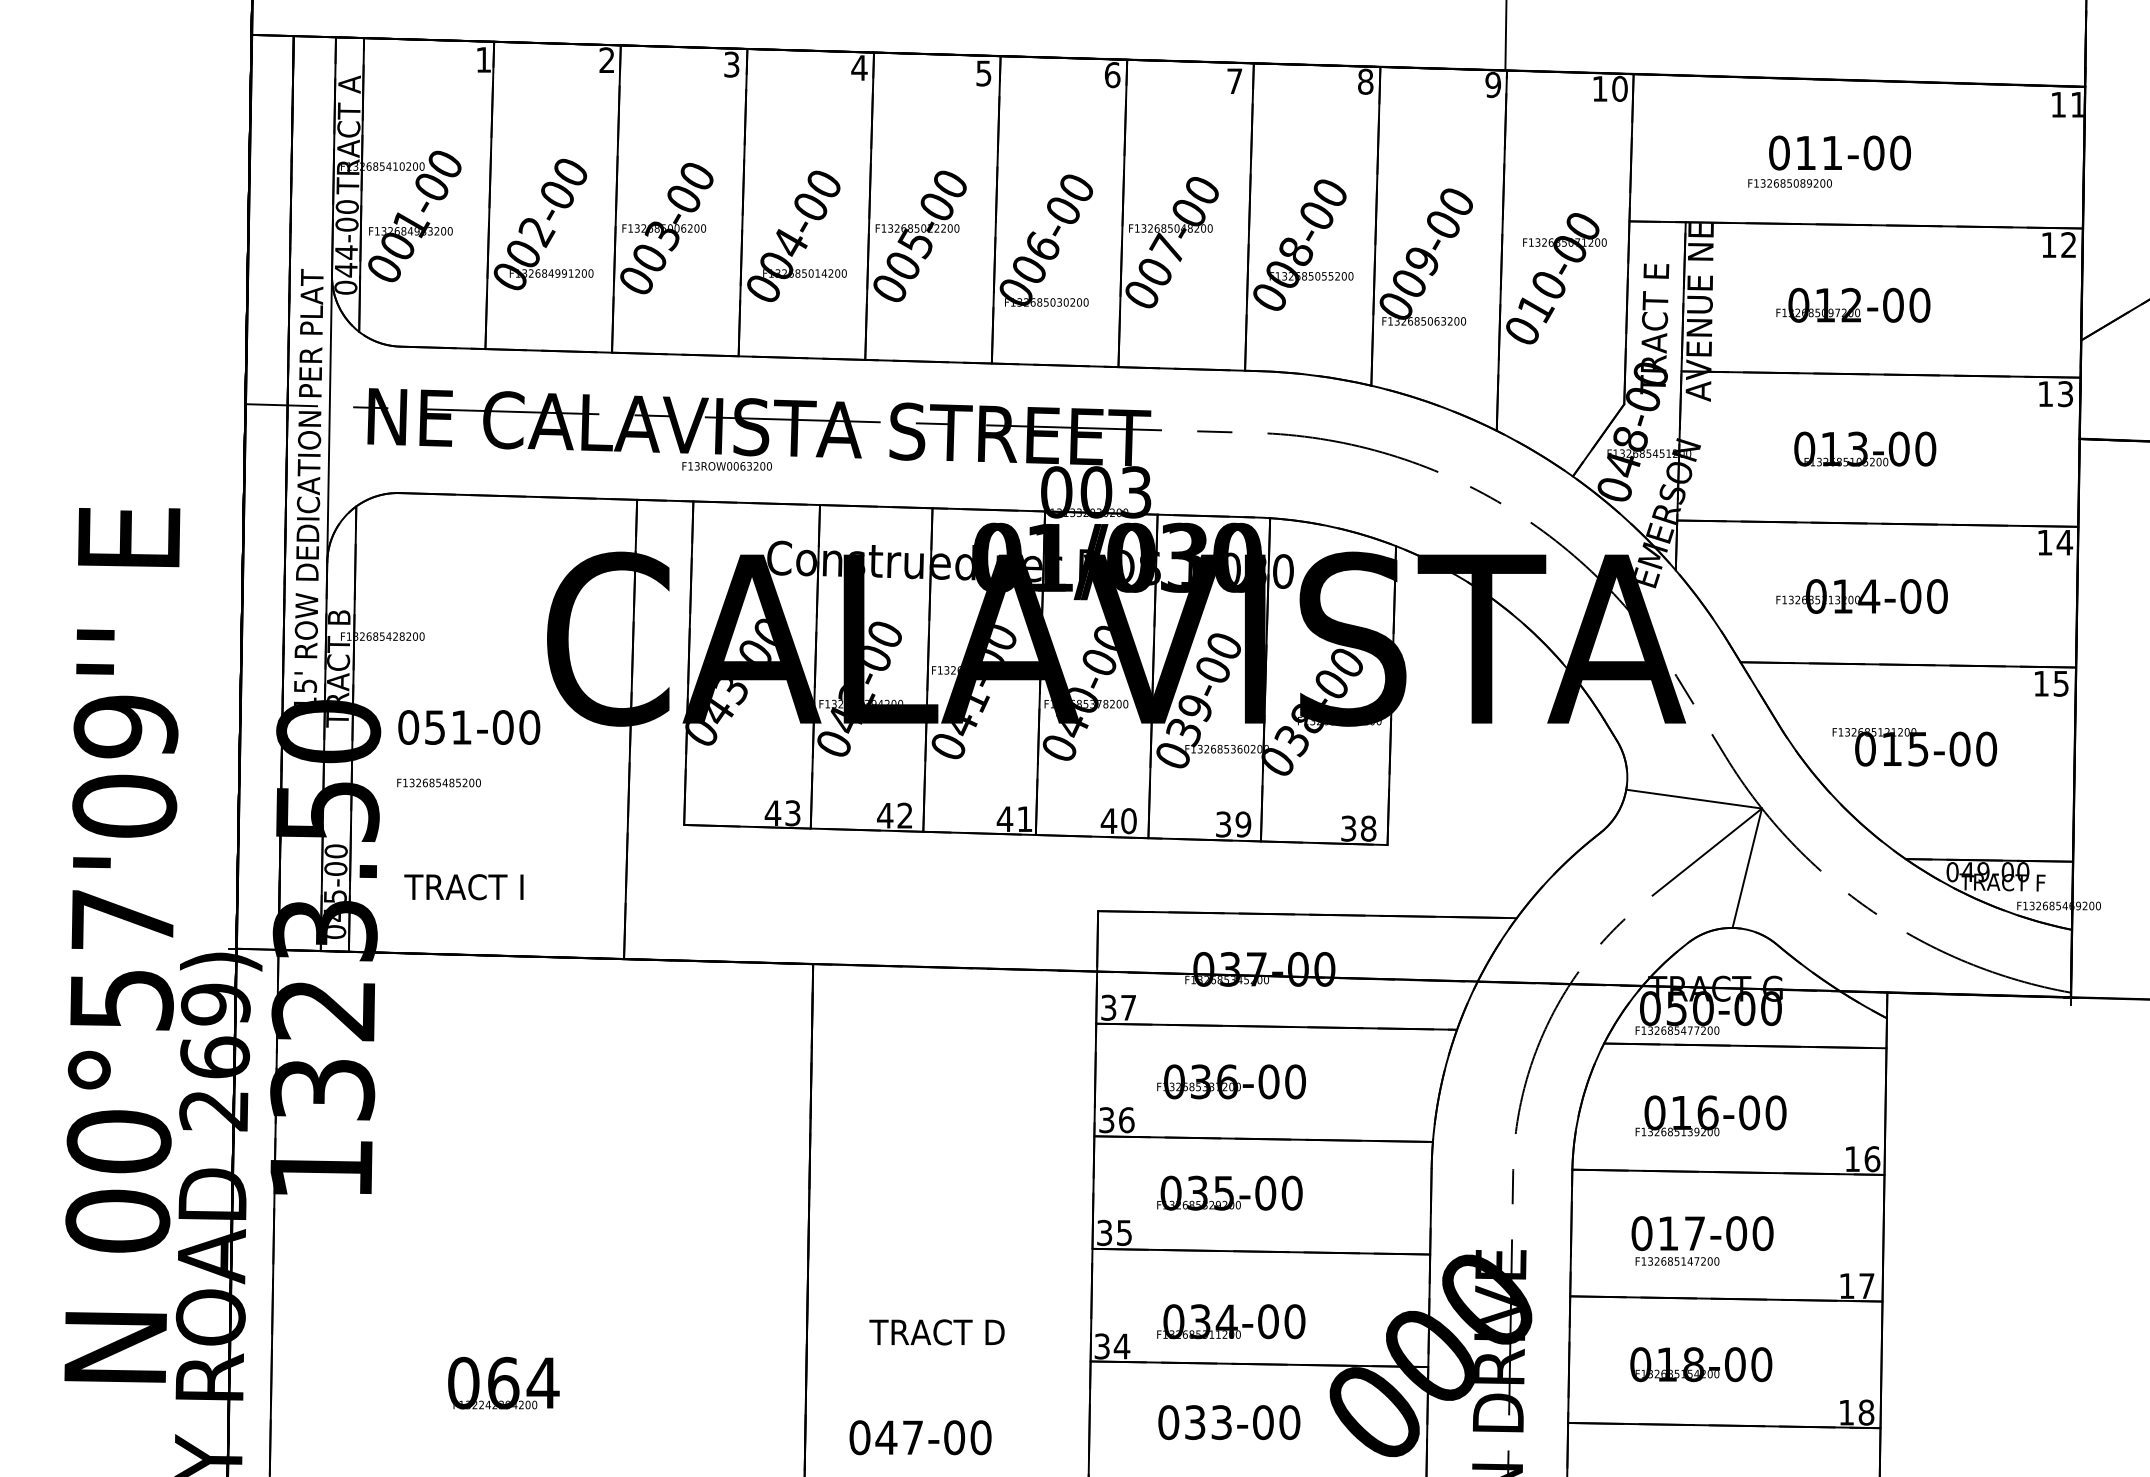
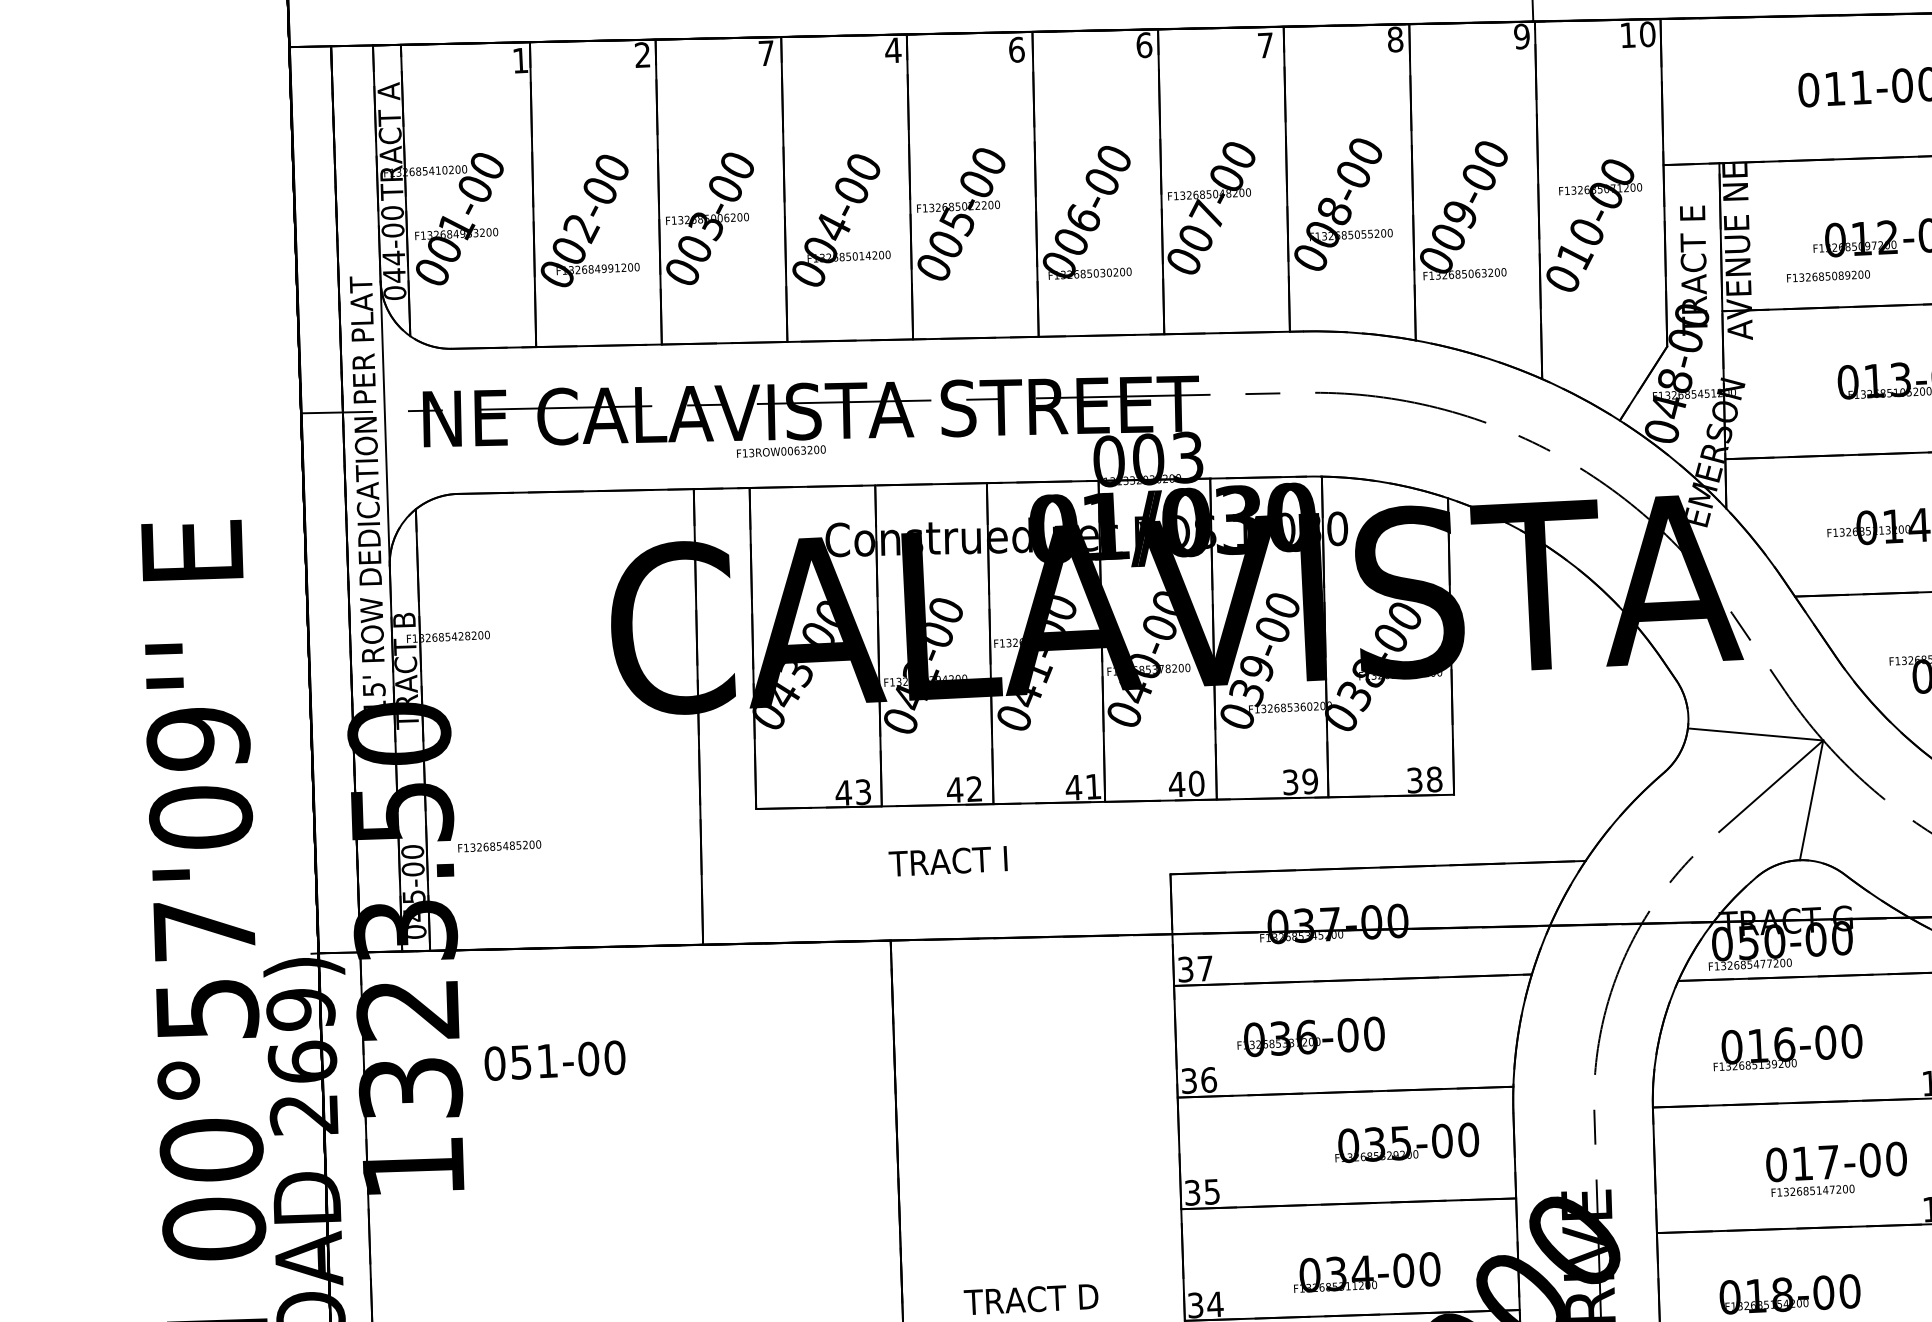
text: (731, 64) -> (766, 53), 3 -> 7
text: (983, 73) -> (1016, 49), 5 -> 6
text: (1789, 183) -> (1827, 276), moved
text: (469, 727) -> (555, 1060), moved
text: (438, 782) -> (499, 845), moved
text: (463, 887) -> (947, 861), moved
text: (1229, 1192) -> (1406, 1142), moved
text: (1702, 1240) -> (1836, 1168), moved
text: (1231, 1321) -> (1367, 1272), moved

